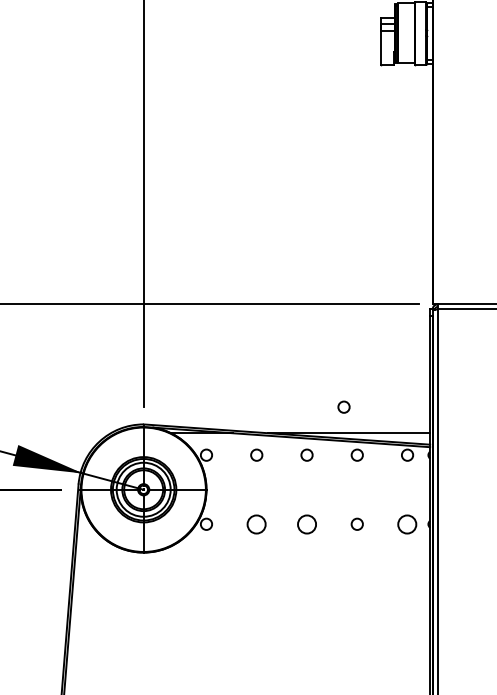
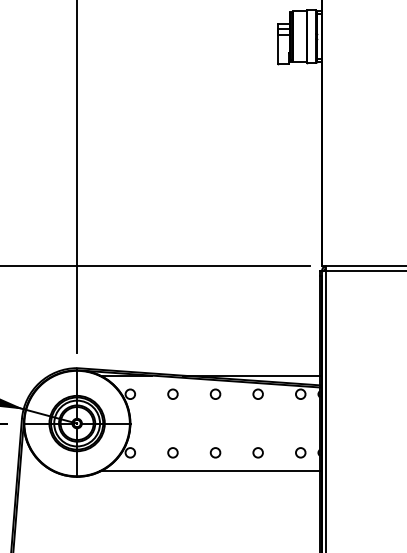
circle: (343, 406) -> (246, 352), removed
circle: (256, 523) -> (172, 452), size x0.62
circle: (306, 523) -> (215, 452), size x0.62
circle: (407, 523) -> (300, 452), size x0.62
line: (300, 546) -> (210, 471), added

